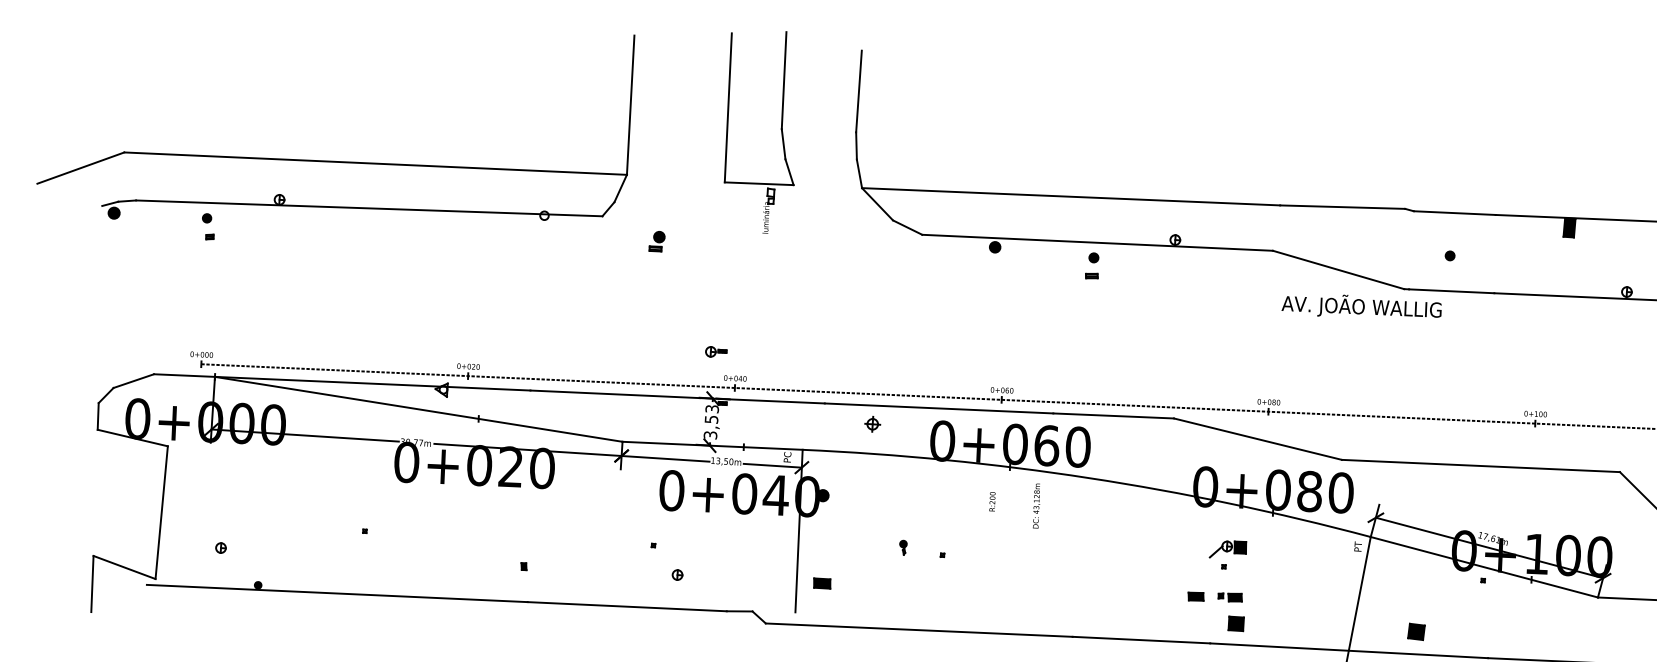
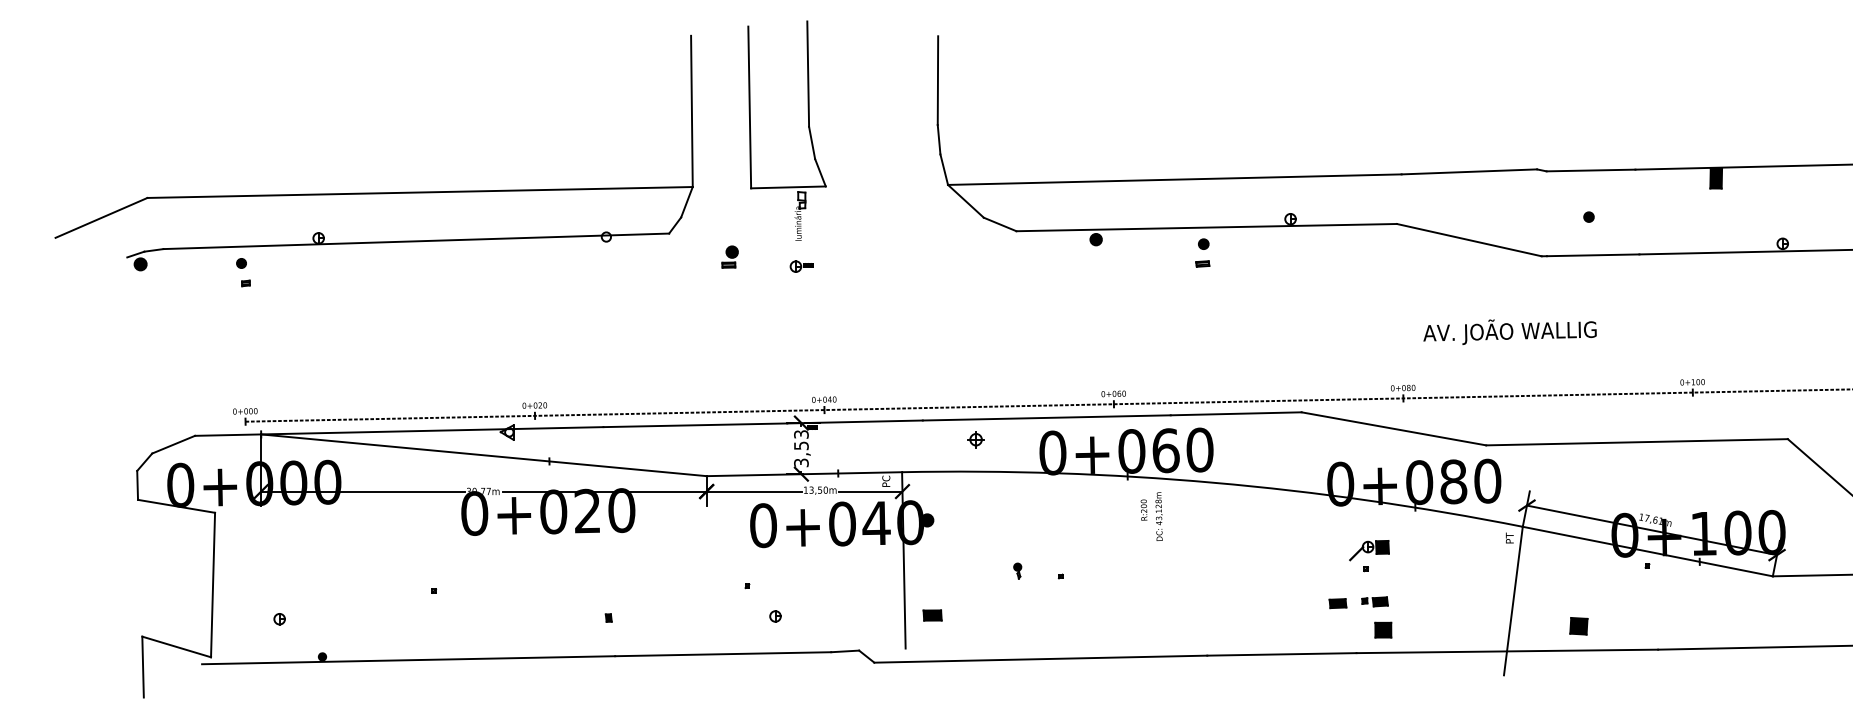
part: (781, 132) -> (808, 130), moved
text: (1361, 306) -> (1509, 331), moved
part: (716, 352) -> (801, 266), moved
text: (991, 501) -> (1143, 509), moved

